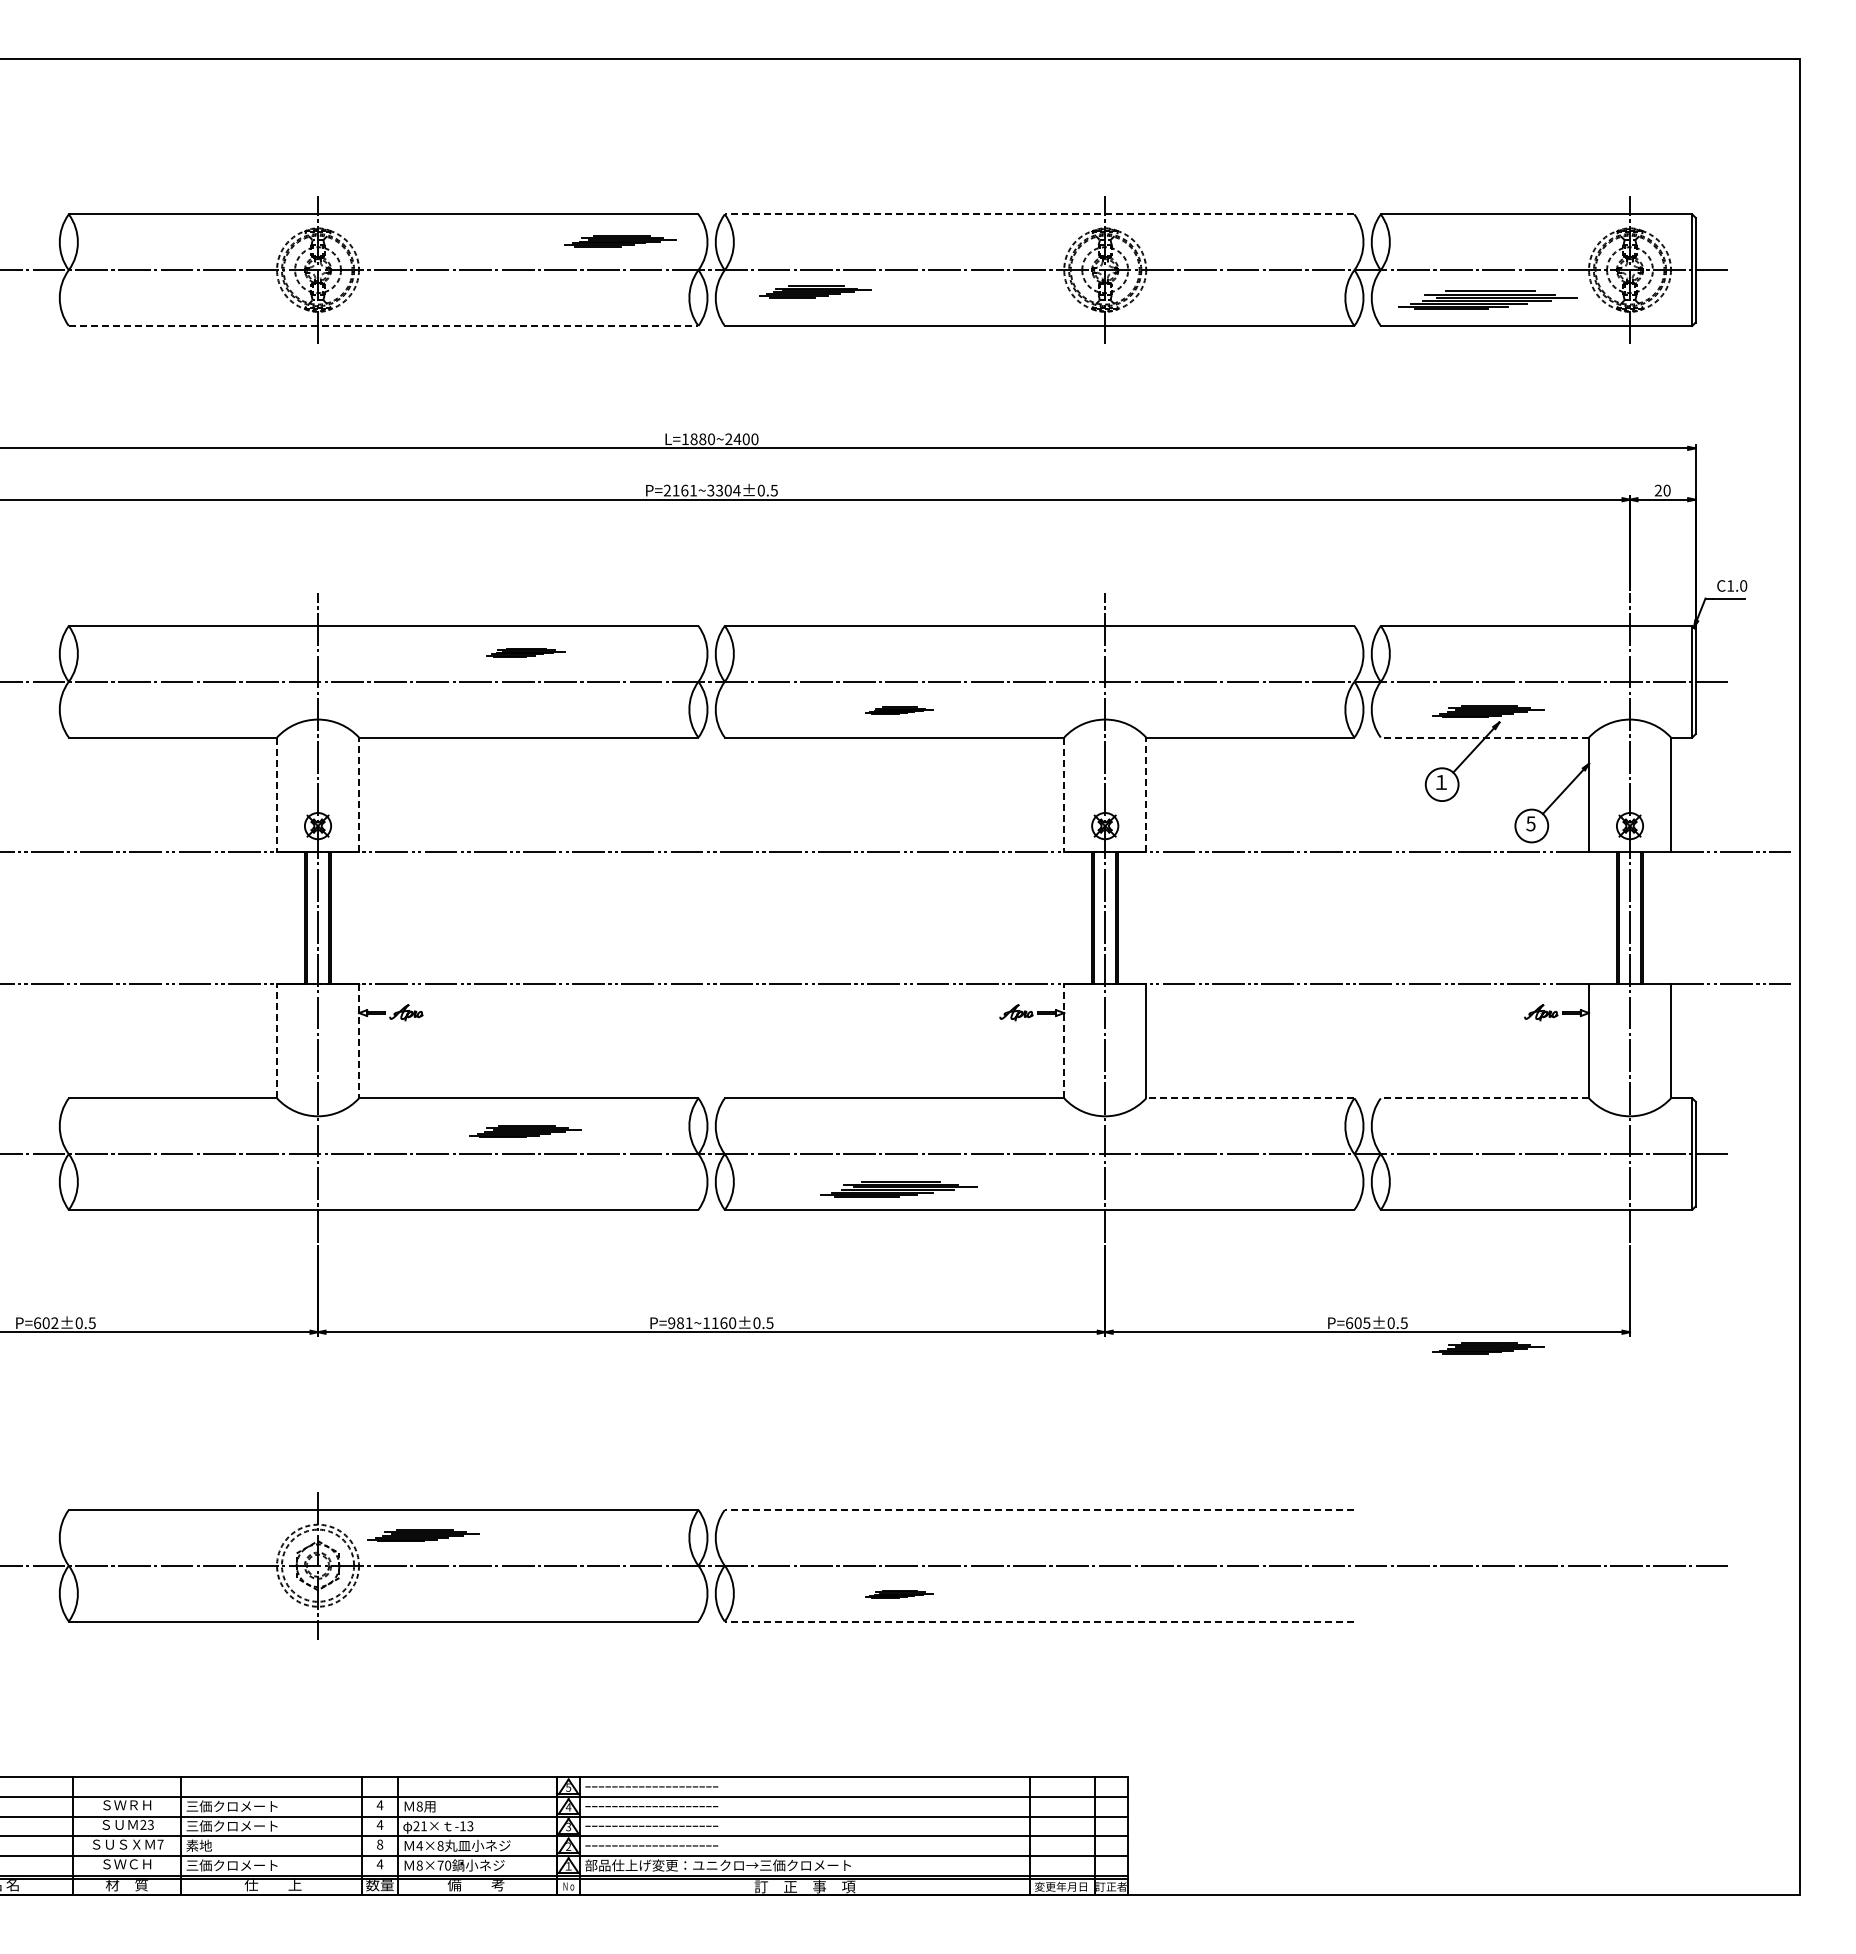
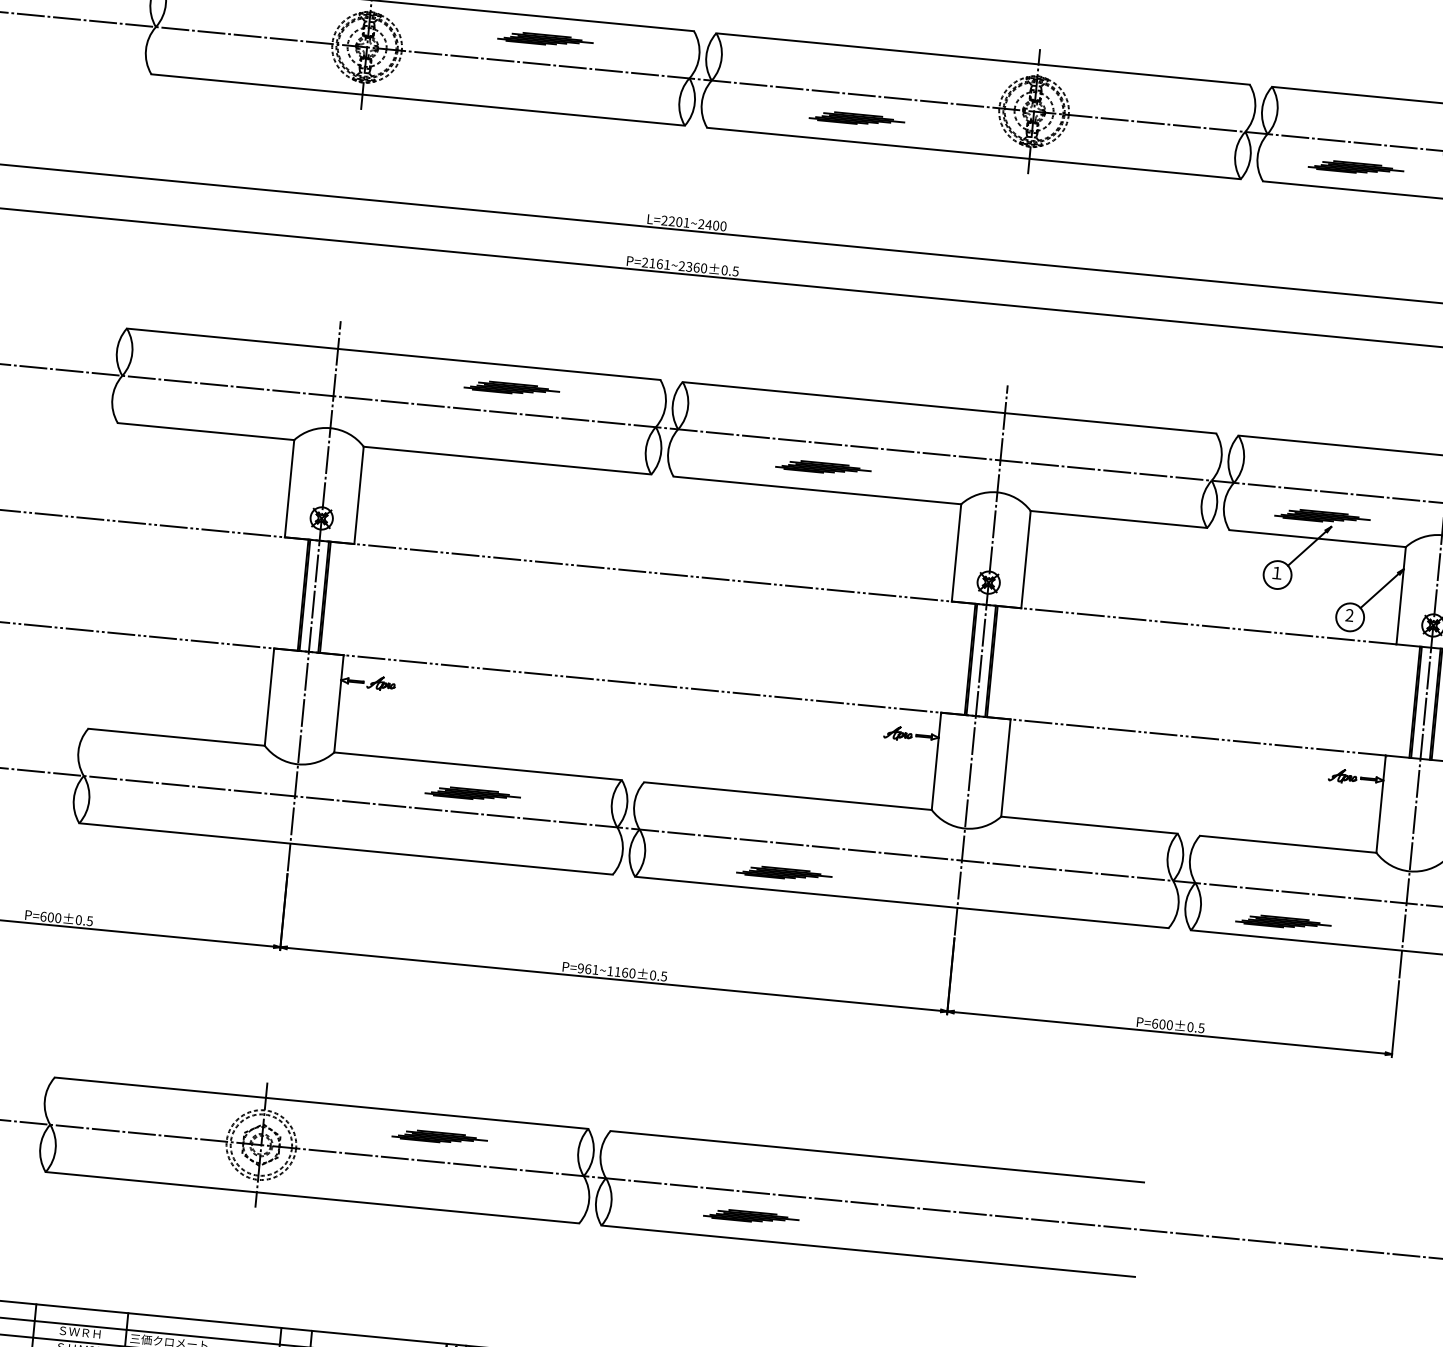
line: (1039, 214) -> (982, 59), dashed -> solid
part: (620, 241) -> (545, 40), moved
part: (815, 291) -> (857, 118), moved
part: (1488, 299) -> (1356, 167), size x0.62
line: (383, 325) -> (418, 99), dashed -> solid
text: (698, 439) -> (675, 221), L=1880~2400 -> L=2201~2400
text: (723, 490) -> (692, 267), P=2161~3304±0.5 -> P=2161~2360±0.5
part: (525, 652) -> (511, 388), size x1.43
part: (899, 710) -> (823, 467), size x1.67
line: (1484, 737) -> (1317, 538), dashed -> solid
line: (359, 794) -> (359, 495), dashed -> solid
line: (1146, 794) -> (1026, 559), dashed -> solid
line: (277, 795) -> (289, 489), dashed -> solid
line: (1064, 795) -> (956, 553), dashed -> solid
text: (1530, 823) -> (1349, 615), 5 -> 2
line: (277, 1040) -> (269, 696), dashed -> solid
line: (1064, 1040) -> (936, 760), dashed -> solid
line: (359, 1041) -> (339, 704), dashed -> solid
line: (1249, 1098) -> (1088, 825), dashed -> solid
line: (1484, 1098) -> (1287, 844), dashed -> solid
part: (899, 1189) -> (784, 873), size x0.71
text: (680, 1322) -> (588, 968), P=981~1160±0.5 -> P=961~1160±0.5
text: (1366, 1322) -> (1169, 1024), P=605±0.5 -> P=600±0.5
text: (54, 1323) -> (57, 918), P=602±0.5 -> P=600±0.5
part: (1488, 1348) -> (1283, 922), moved
line: (1039, 1509) -> (877, 1156), dashed -> solid
part: (423, 1535) -> (439, 1137), moved
part: (899, 1594) -> (751, 1216), size x1.67
line: (1039, 1621) -> (868, 1251), dashed -> solid

